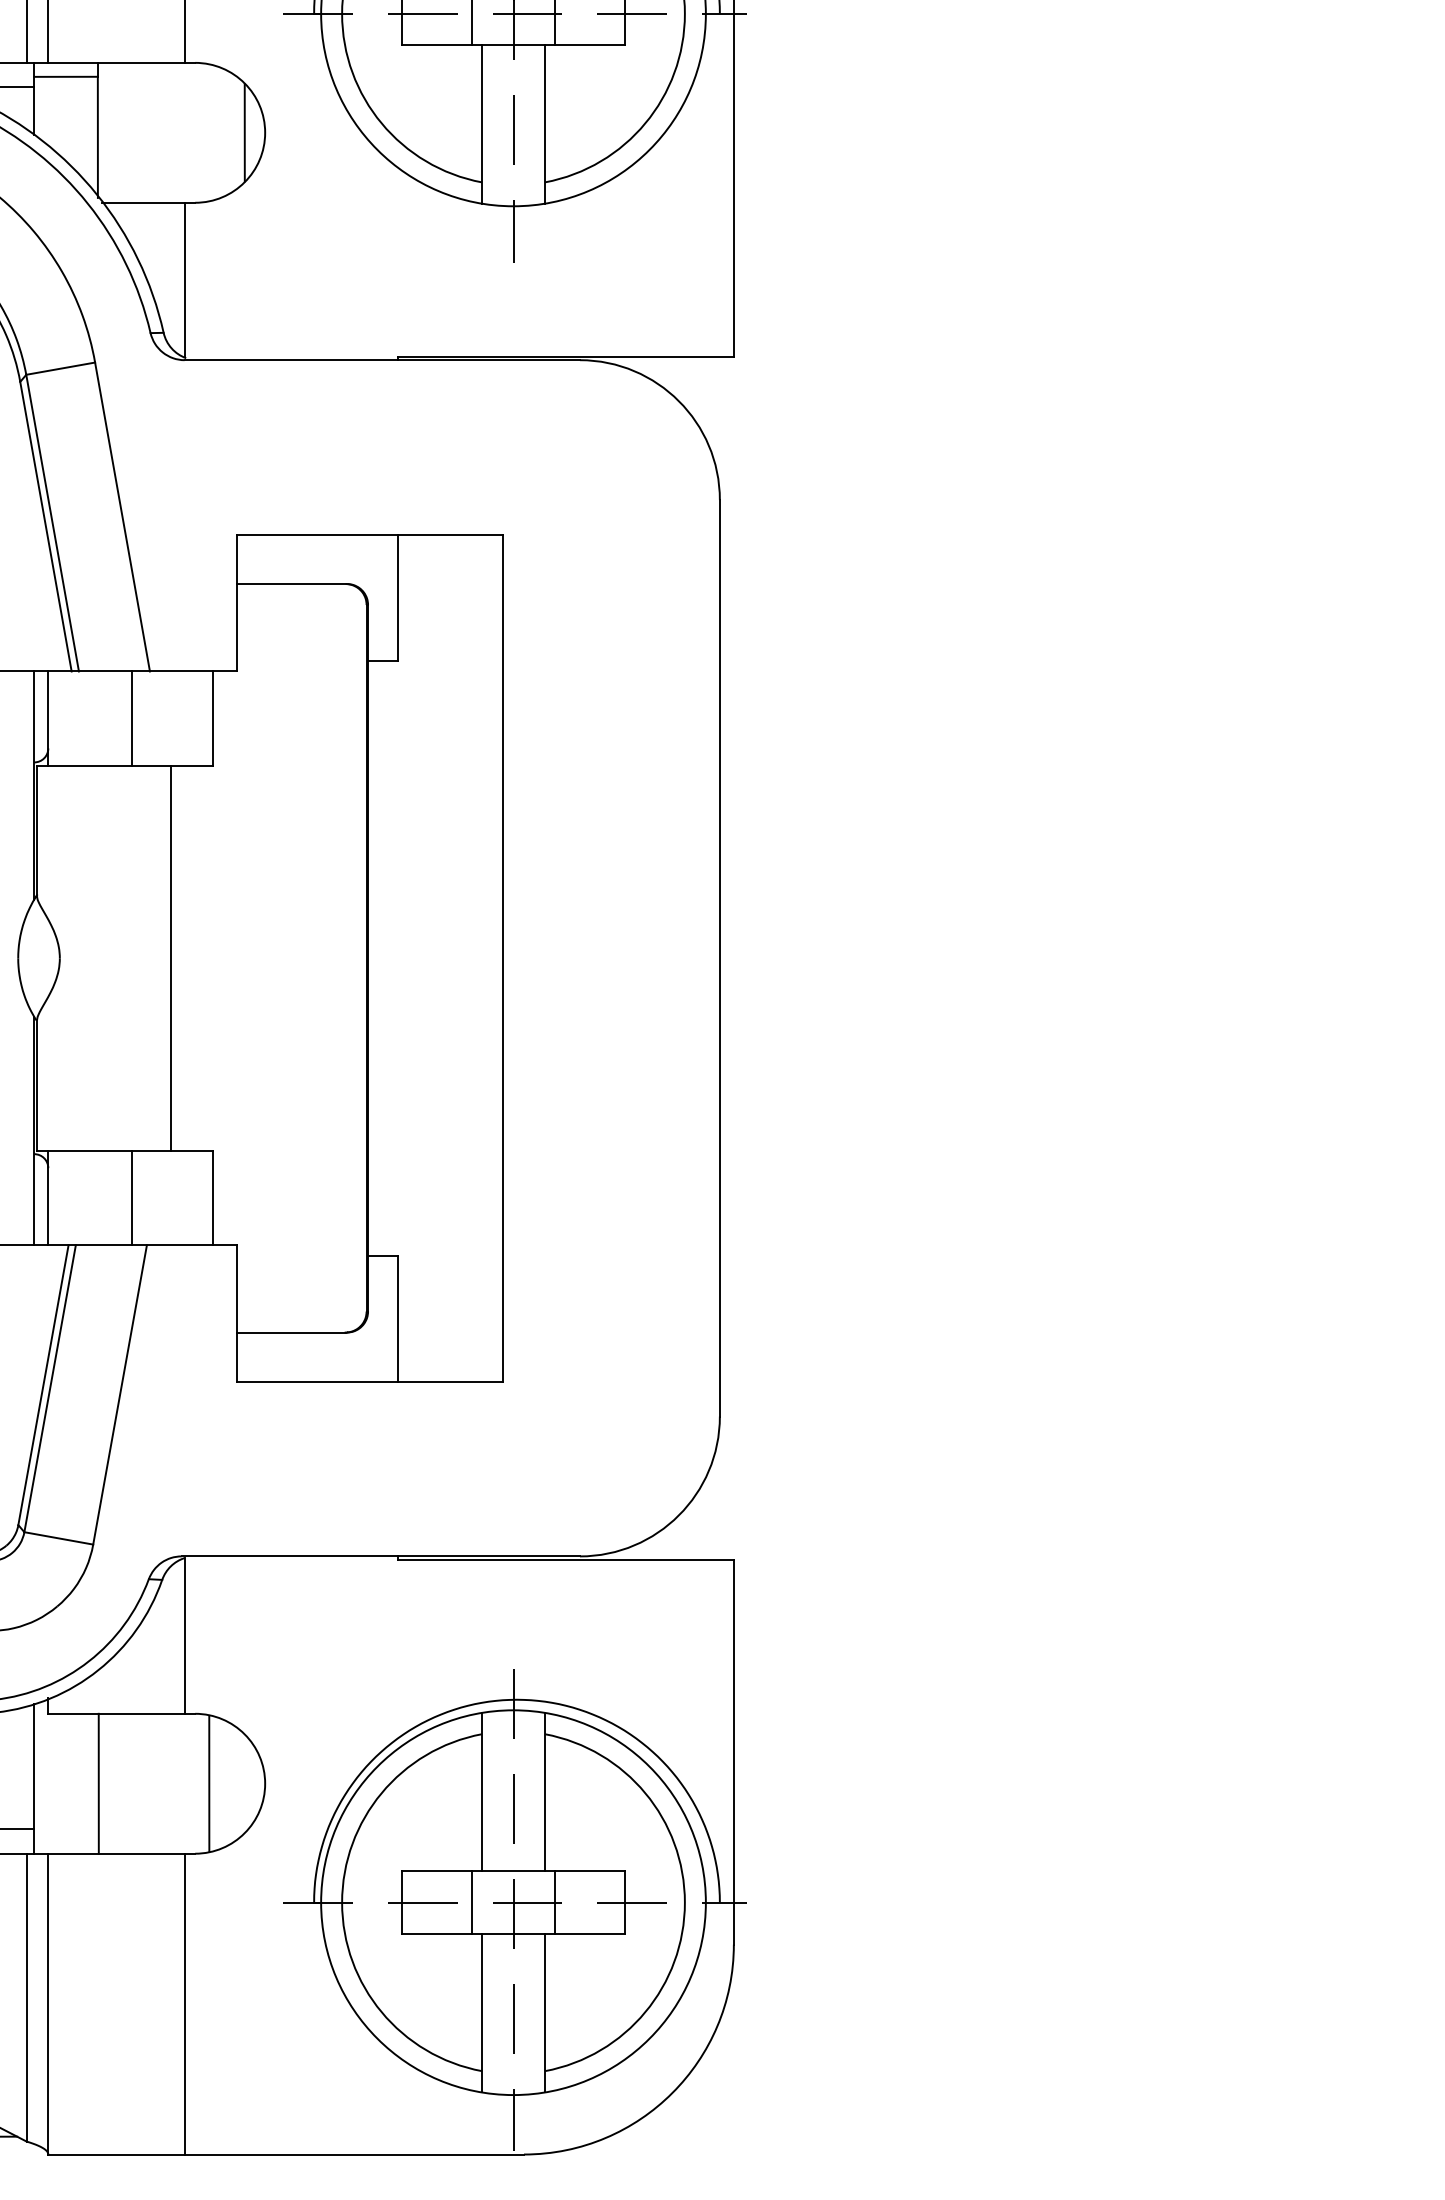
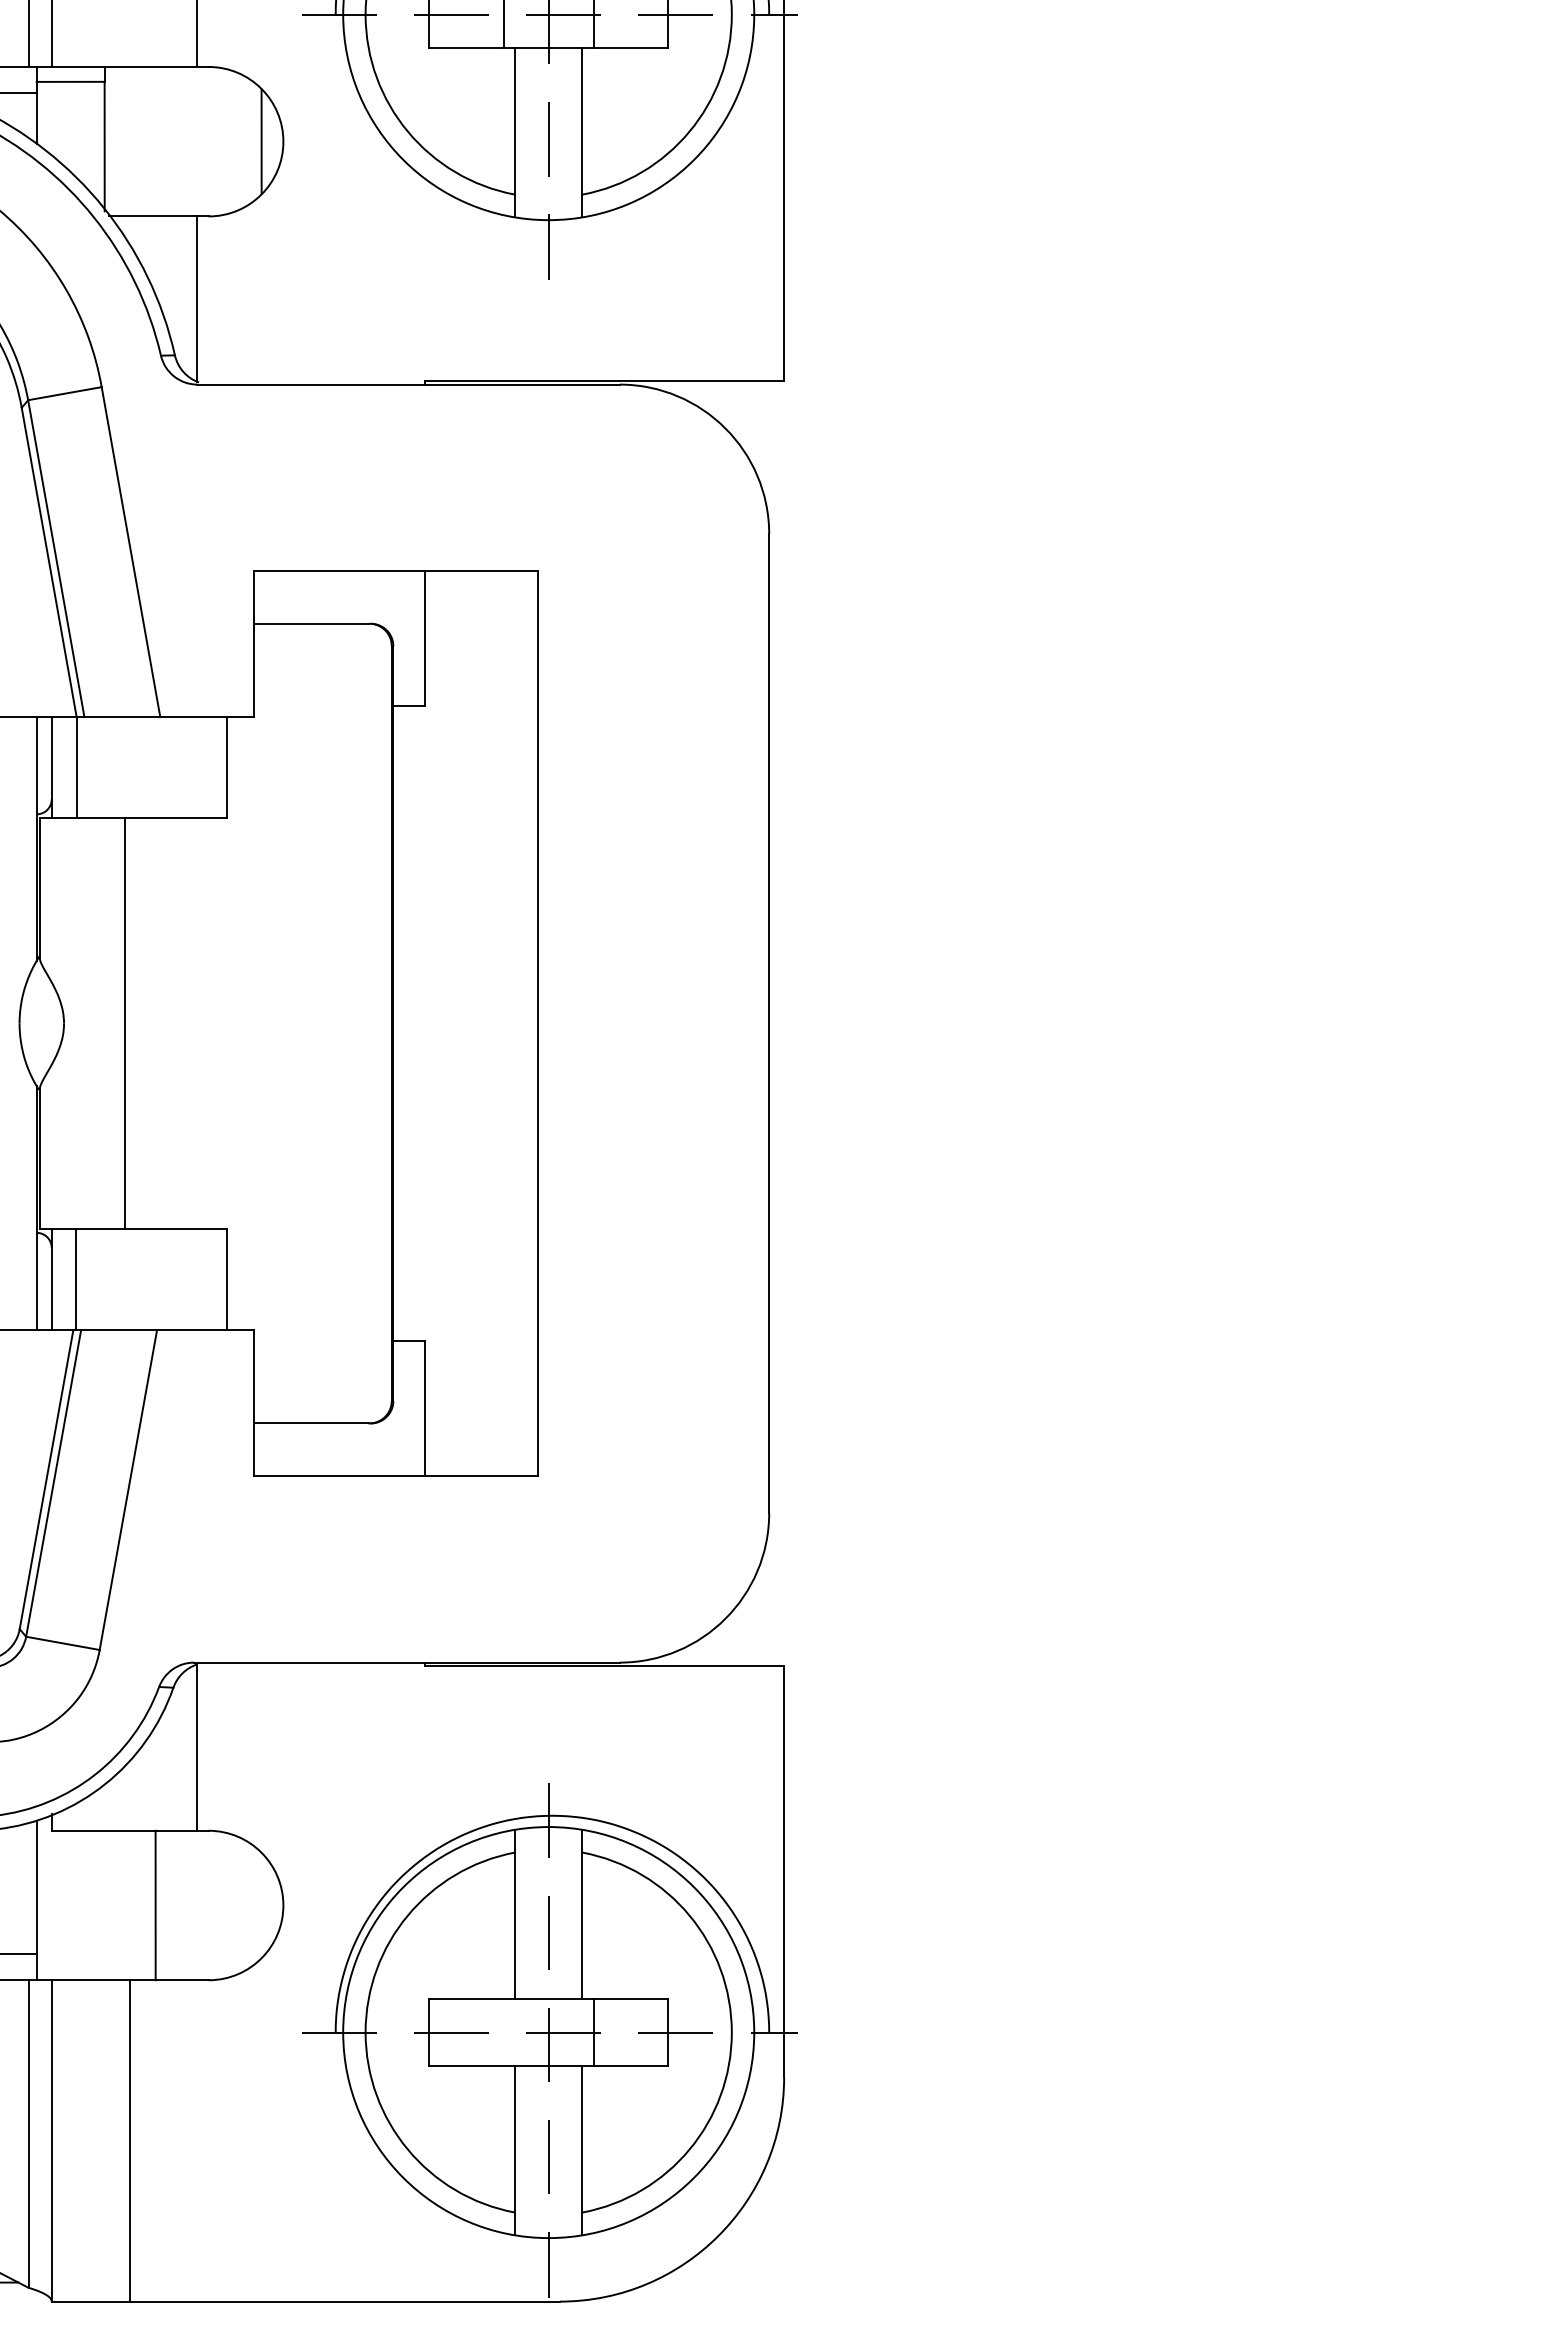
line: (132, 718) -> (77, 767), moved
line: (170, 958) -> (124, 1023), moved
line: (132, 1197) -> (76, 1279), moved
line: (98, 1783) -> (155, 1905), moved
line: (209, 1783) -> (223, 1905), removed
line: (471, 1902) -> (503, 2032), removed
line: (184, 2003) -> (130, 2140), moved

